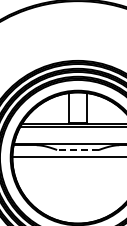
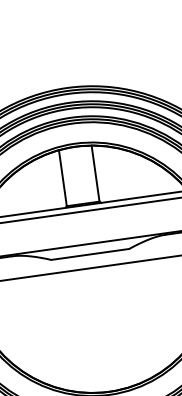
line: (77, 150) -> (89, 255), dashed -> solid

